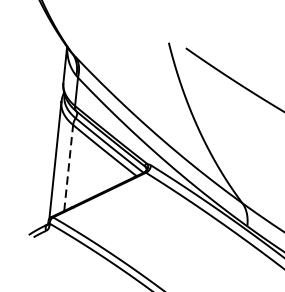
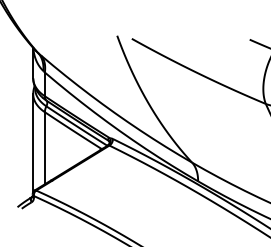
line: (68, 167) -> (44, 147), dashed -> solid

